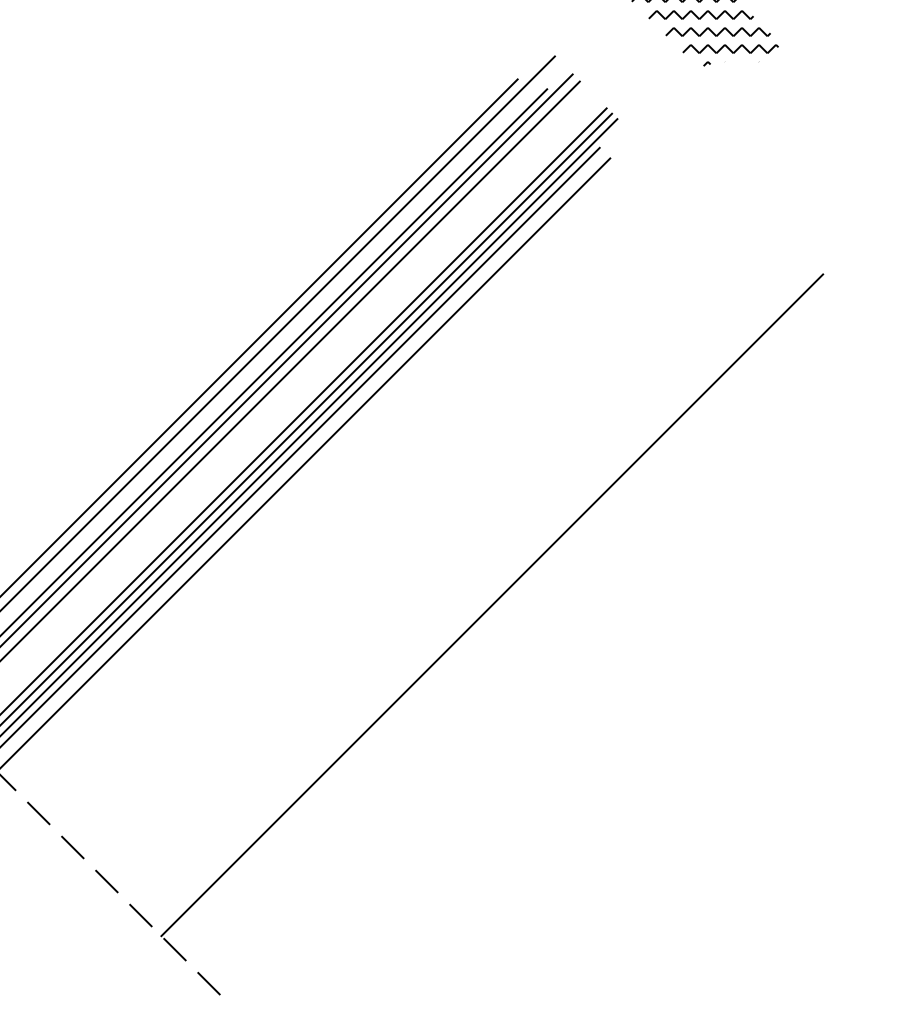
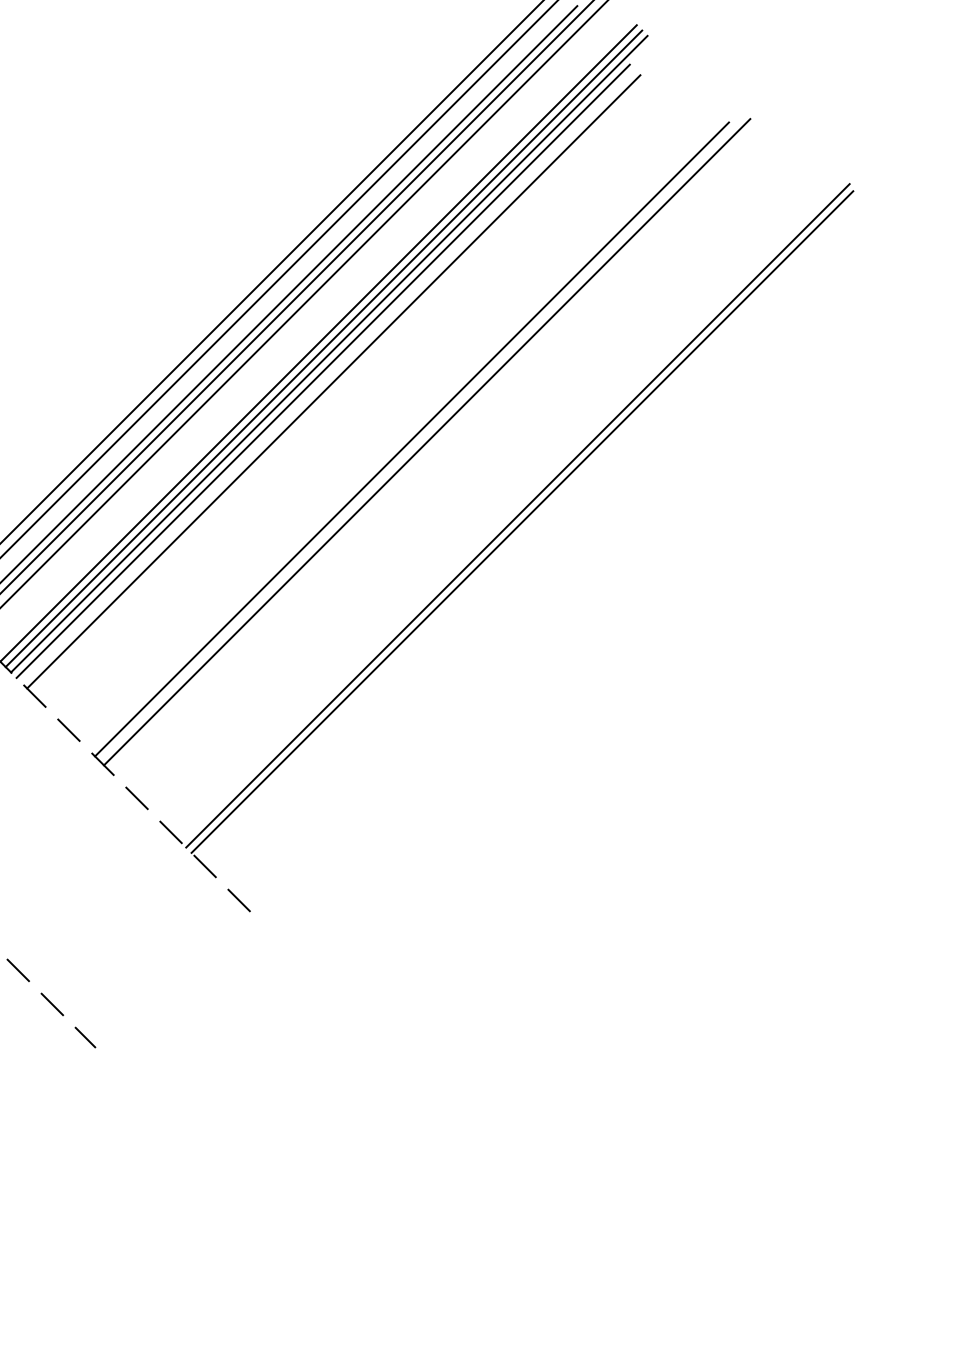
line: (381, 522) -> (411, 439), added
line: (397, 525) -> (427, 442), added
line: (487, 598) -> (517, 515), added

